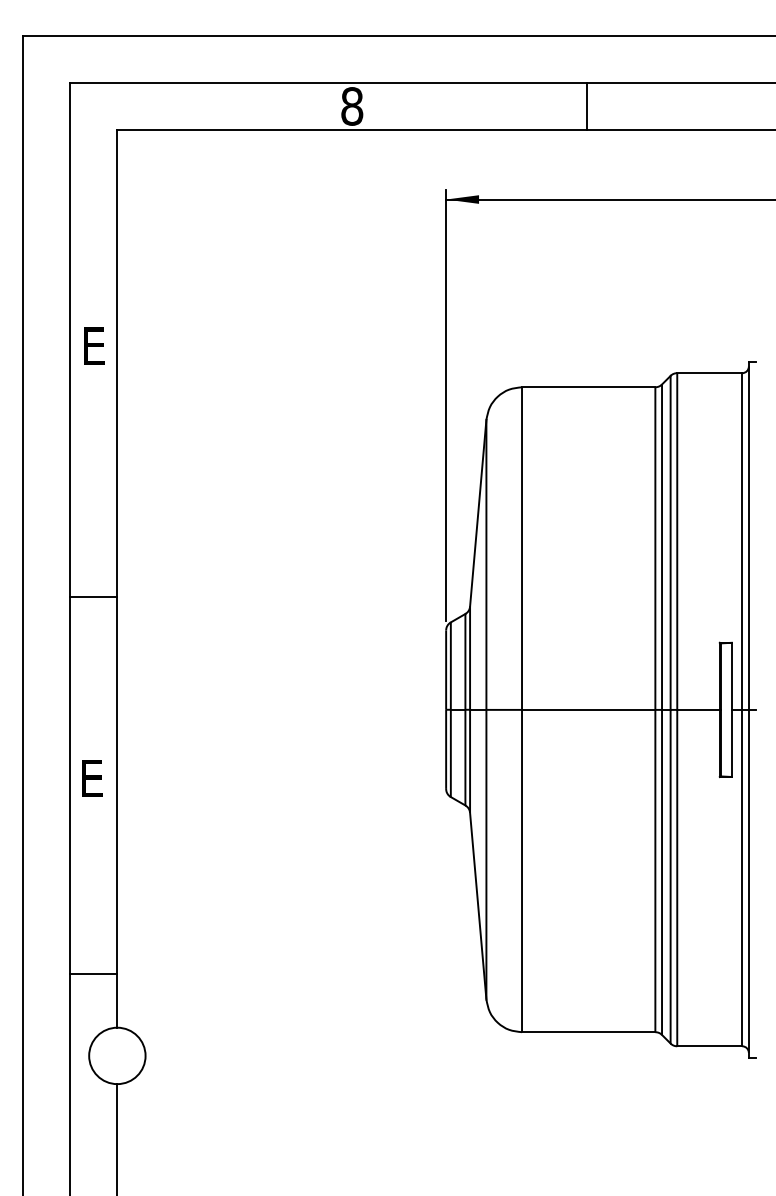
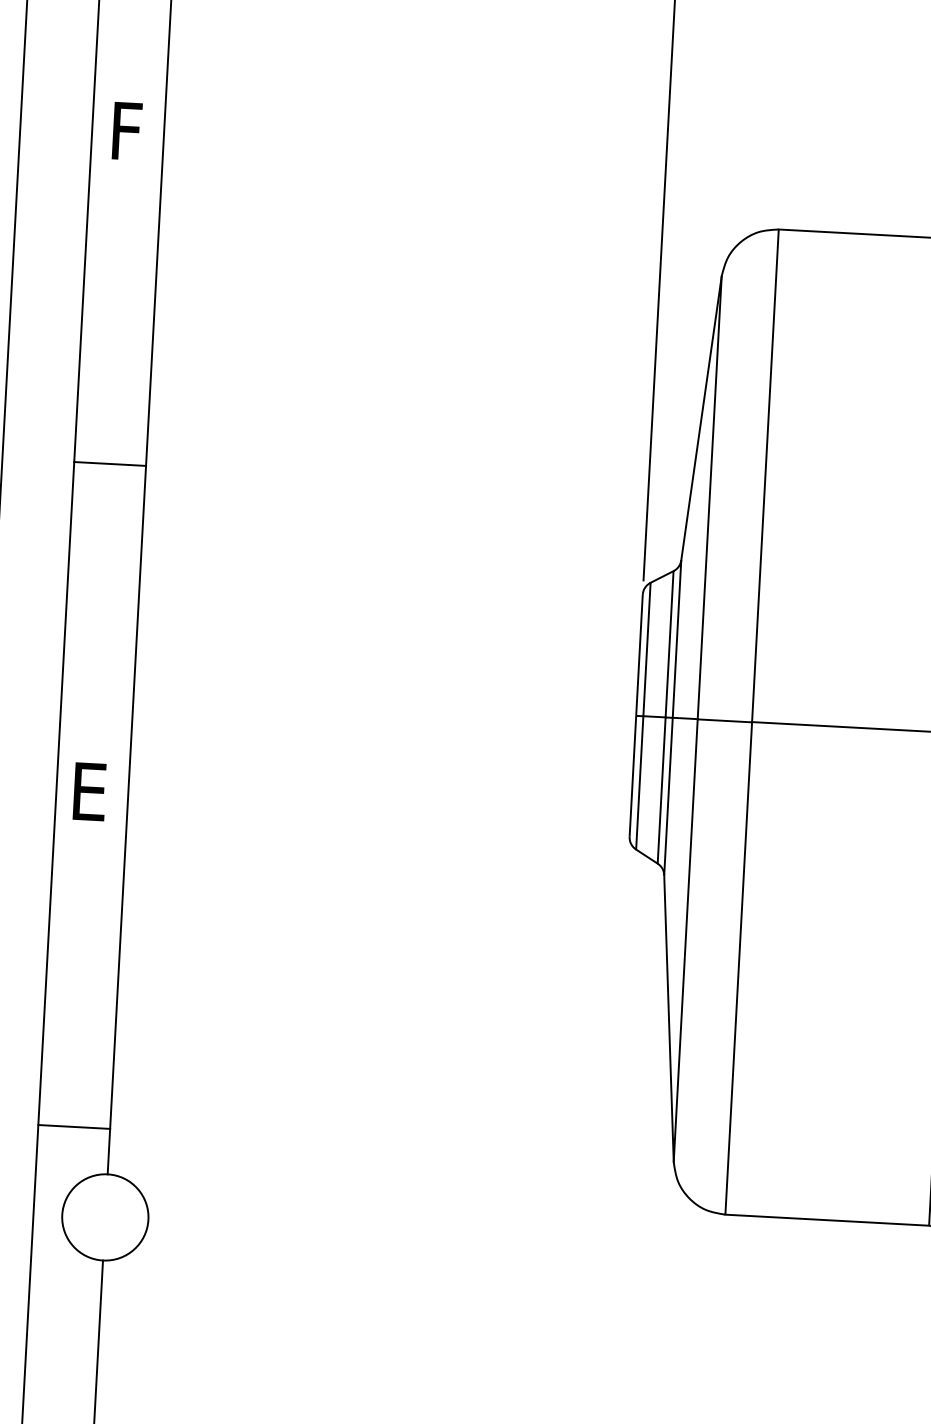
text: (96, 345) -> (132, 130), E -> F
line: (93, 596) -> (109, 463), moved
line: (93, 973) -> (73, 1126), moved

